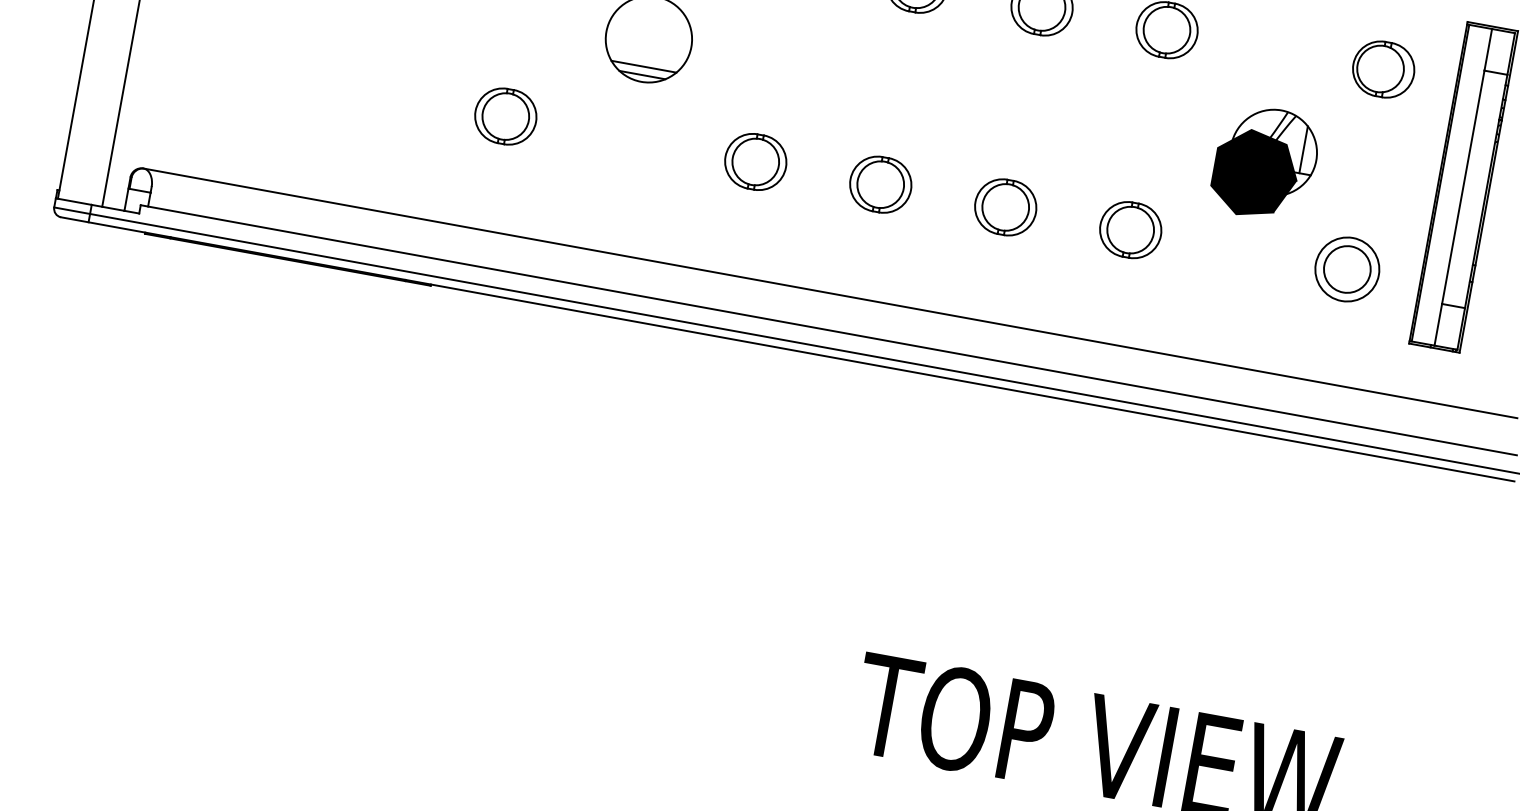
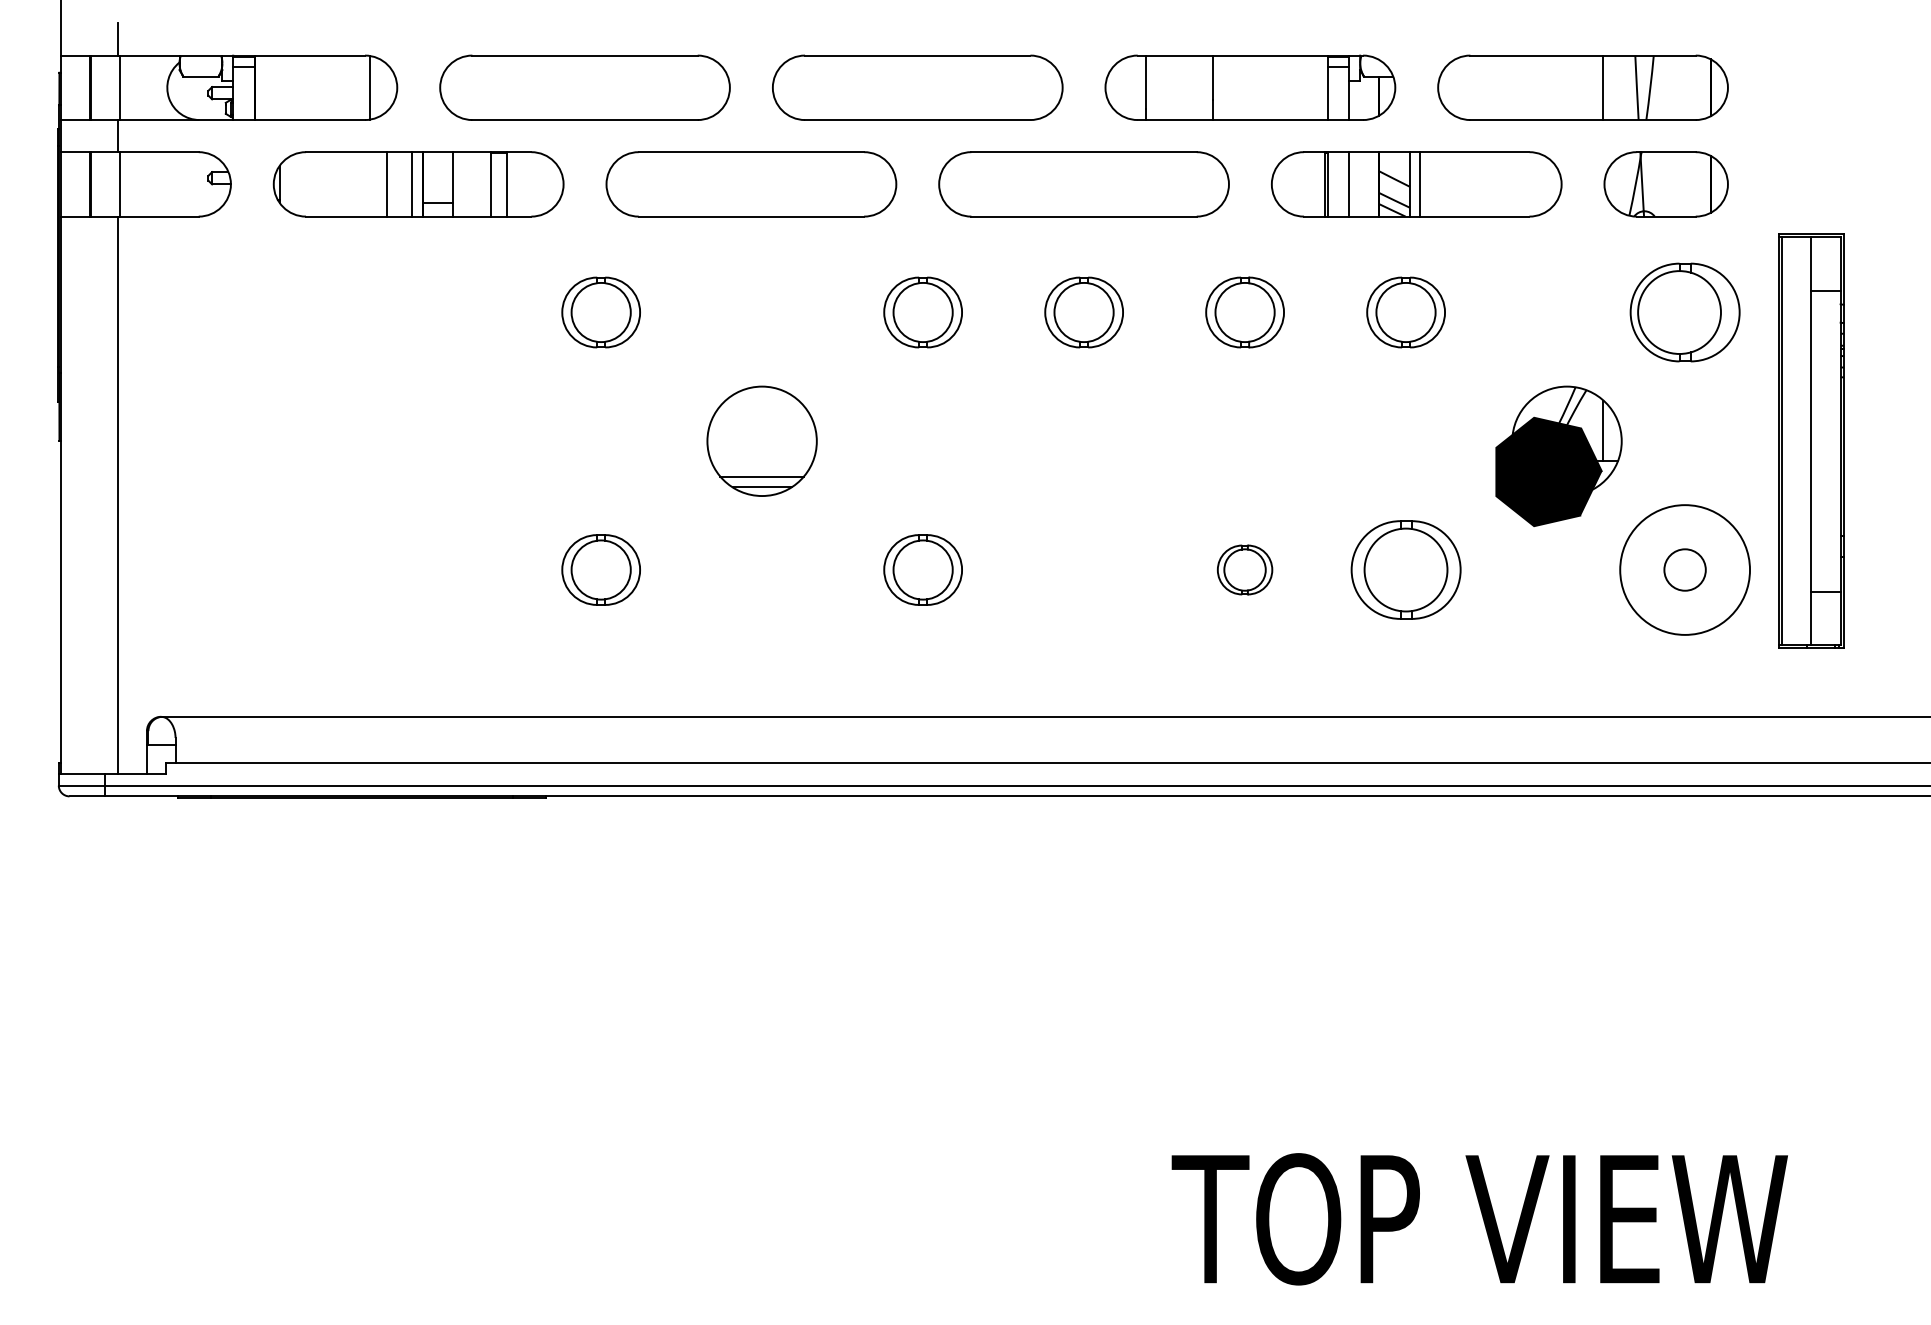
part: (1383, 69) -> (1684, 312), size x1.4
part: (880, 184) -> (1083, 569), removed
part: (1005, 206) -> (1244, 569), size x0.7
part: (1130, 229) -> (1405, 569), size x1.4
circle: (1346, 269) -> (1684, 569), size x0.7
circle: (1346, 269) -> (1684, 569), size x1.6

